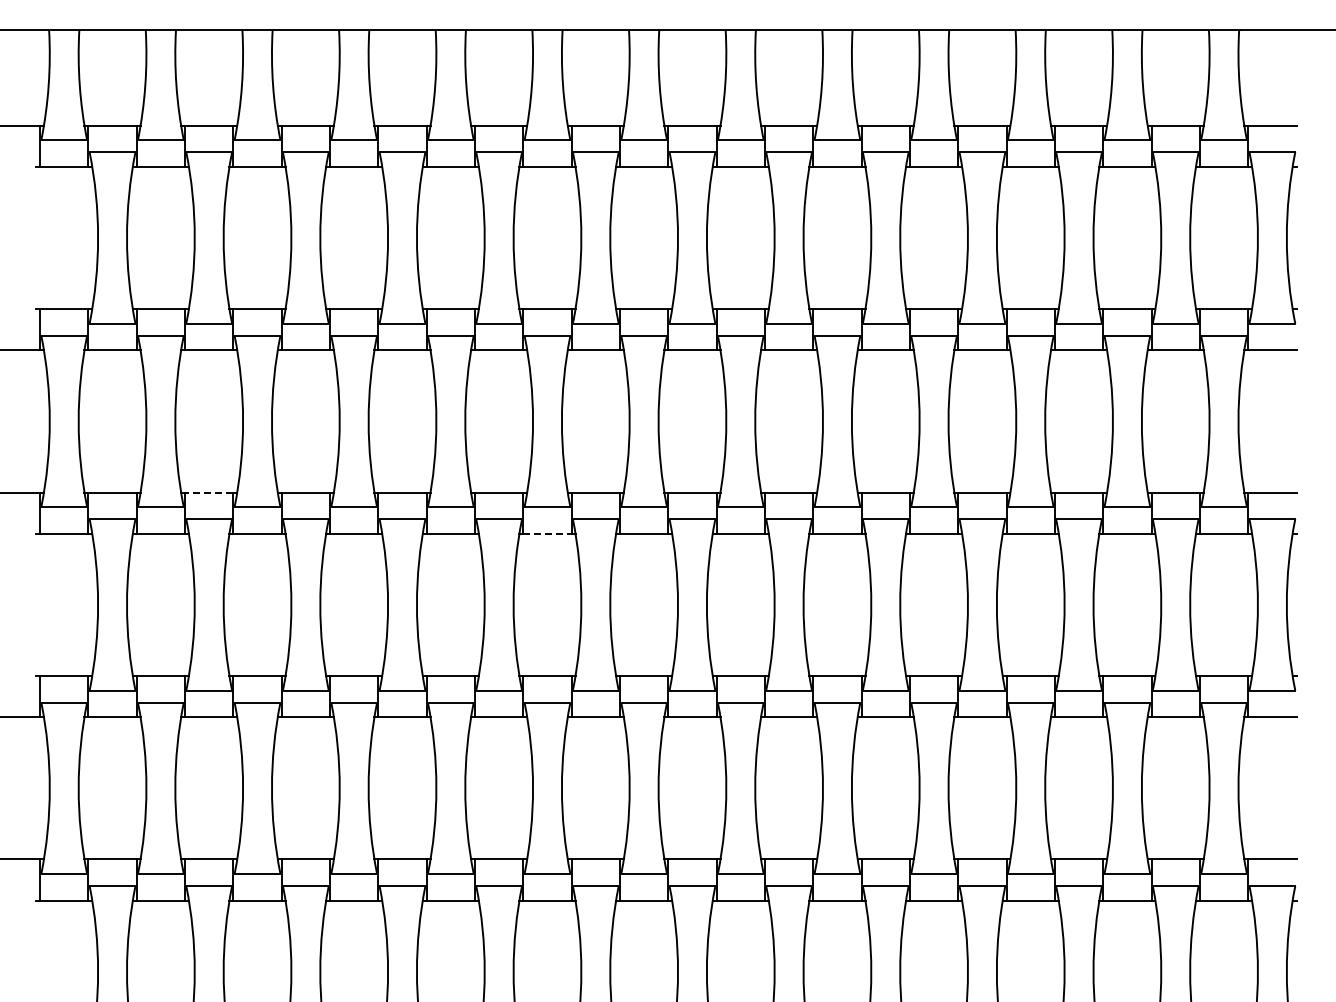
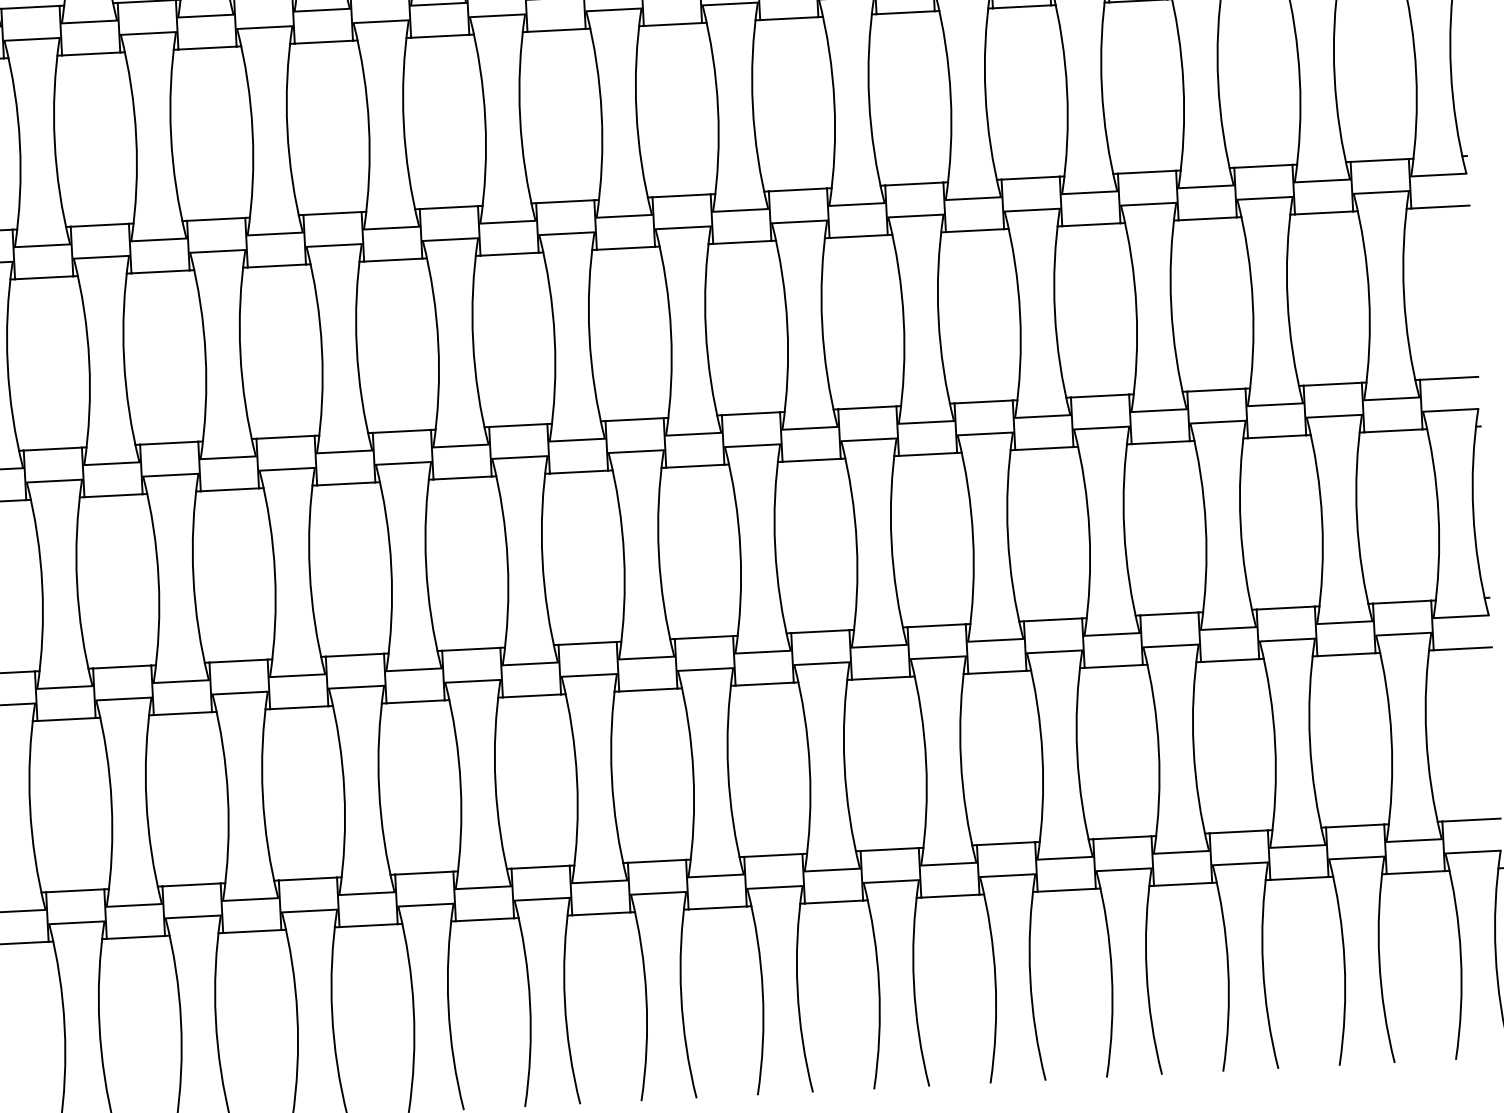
line: (208, 492) -> (168, 443), dashed -> solid
line: (547, 533) -> (578, 471), dashed -> solid

